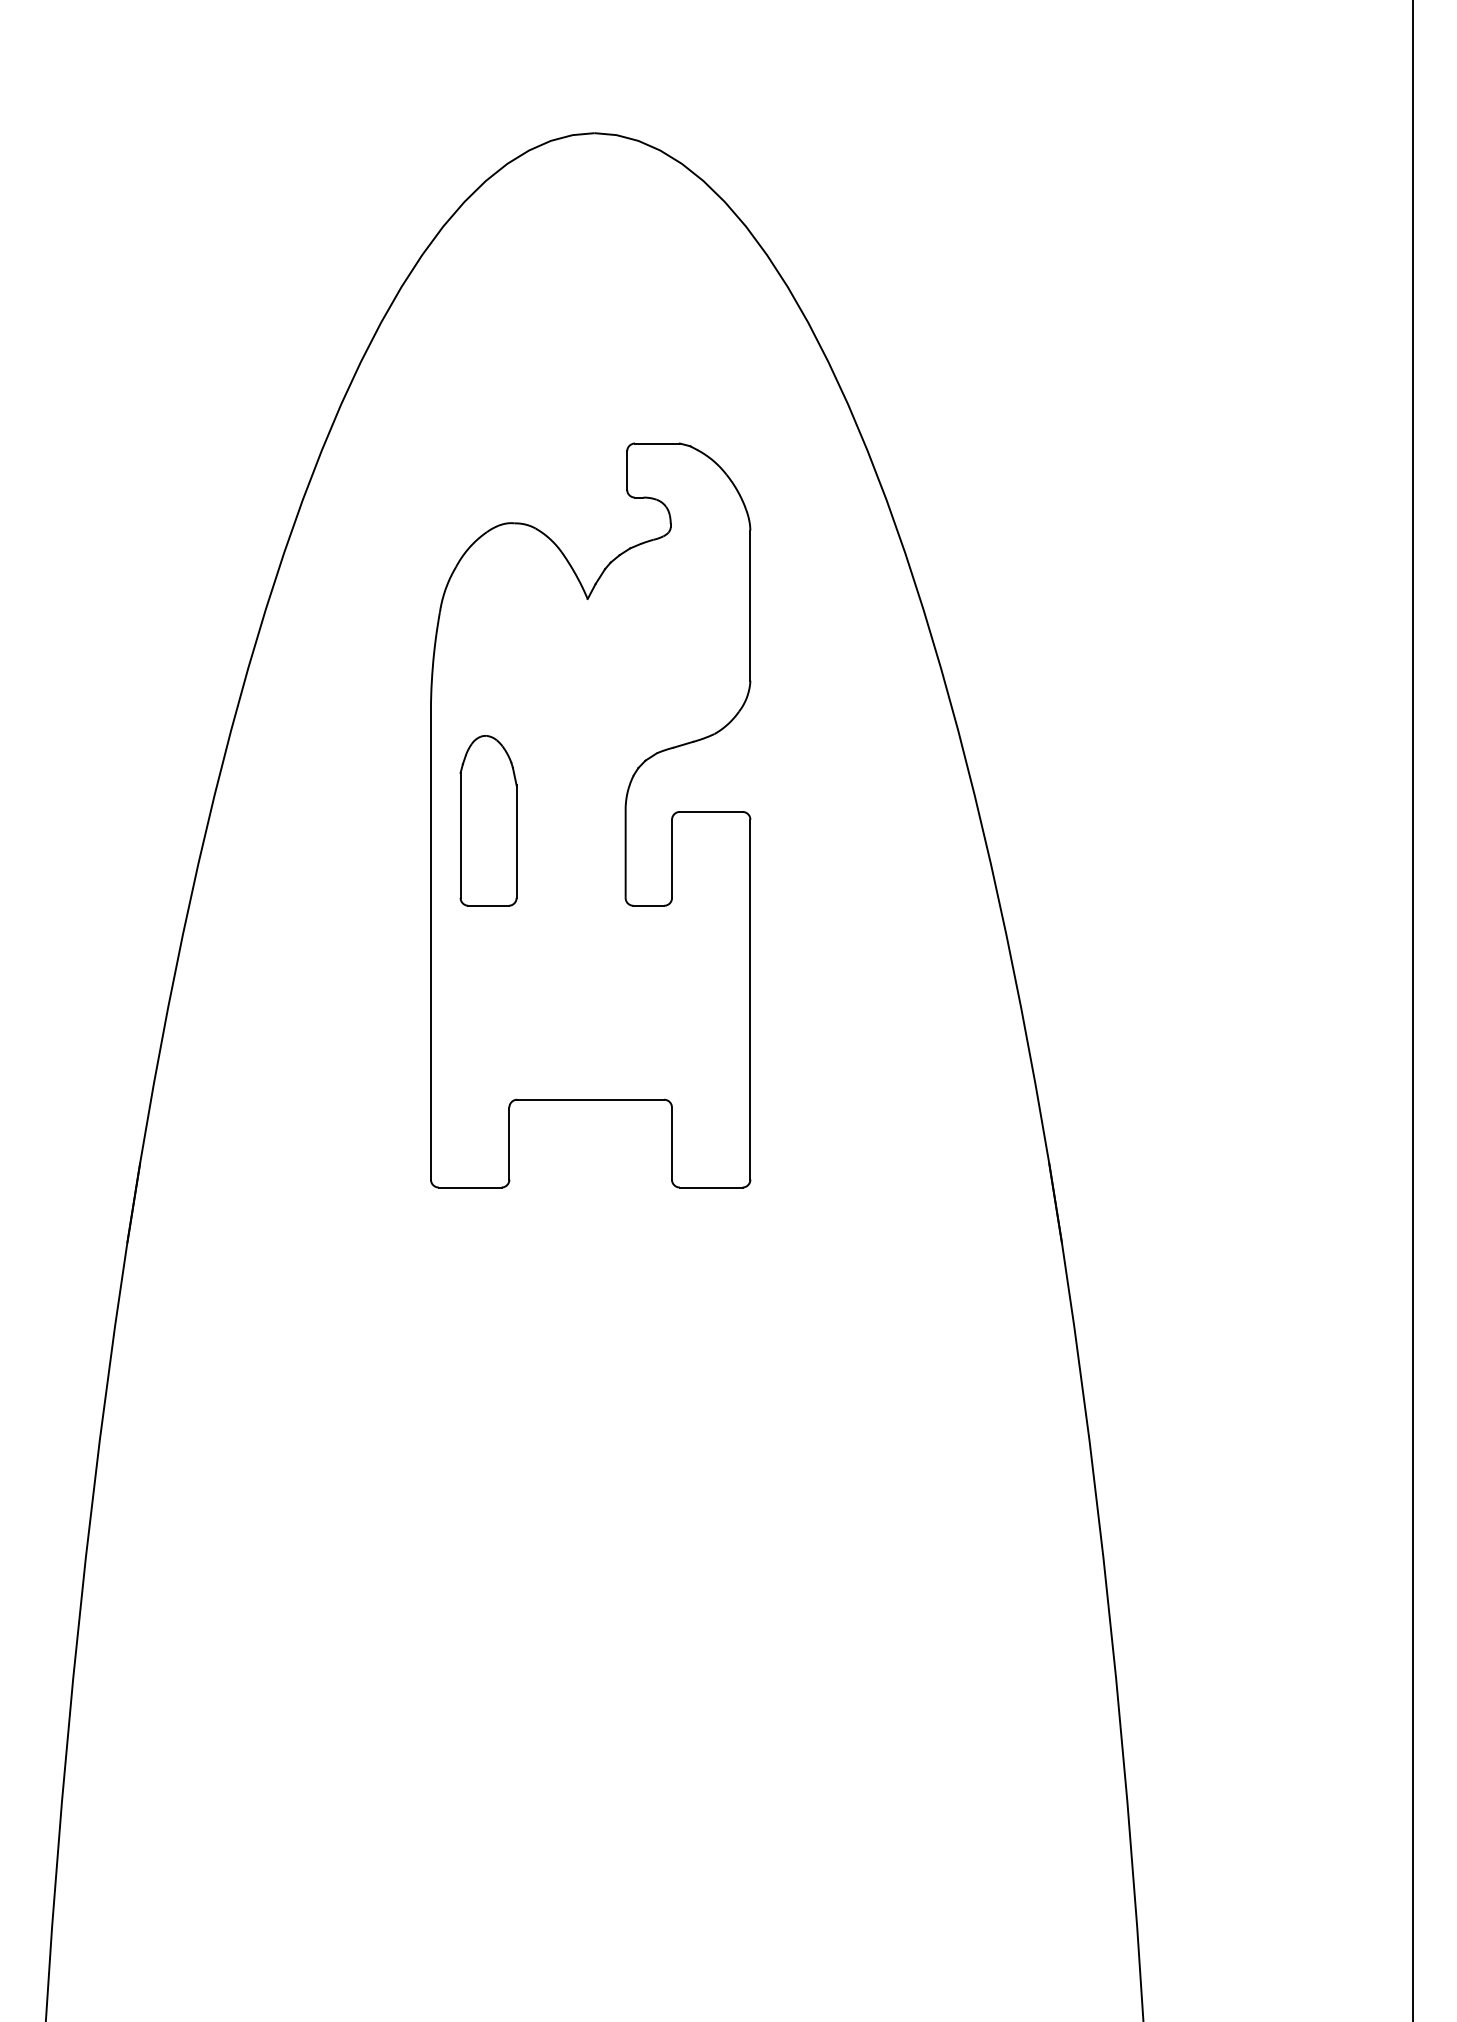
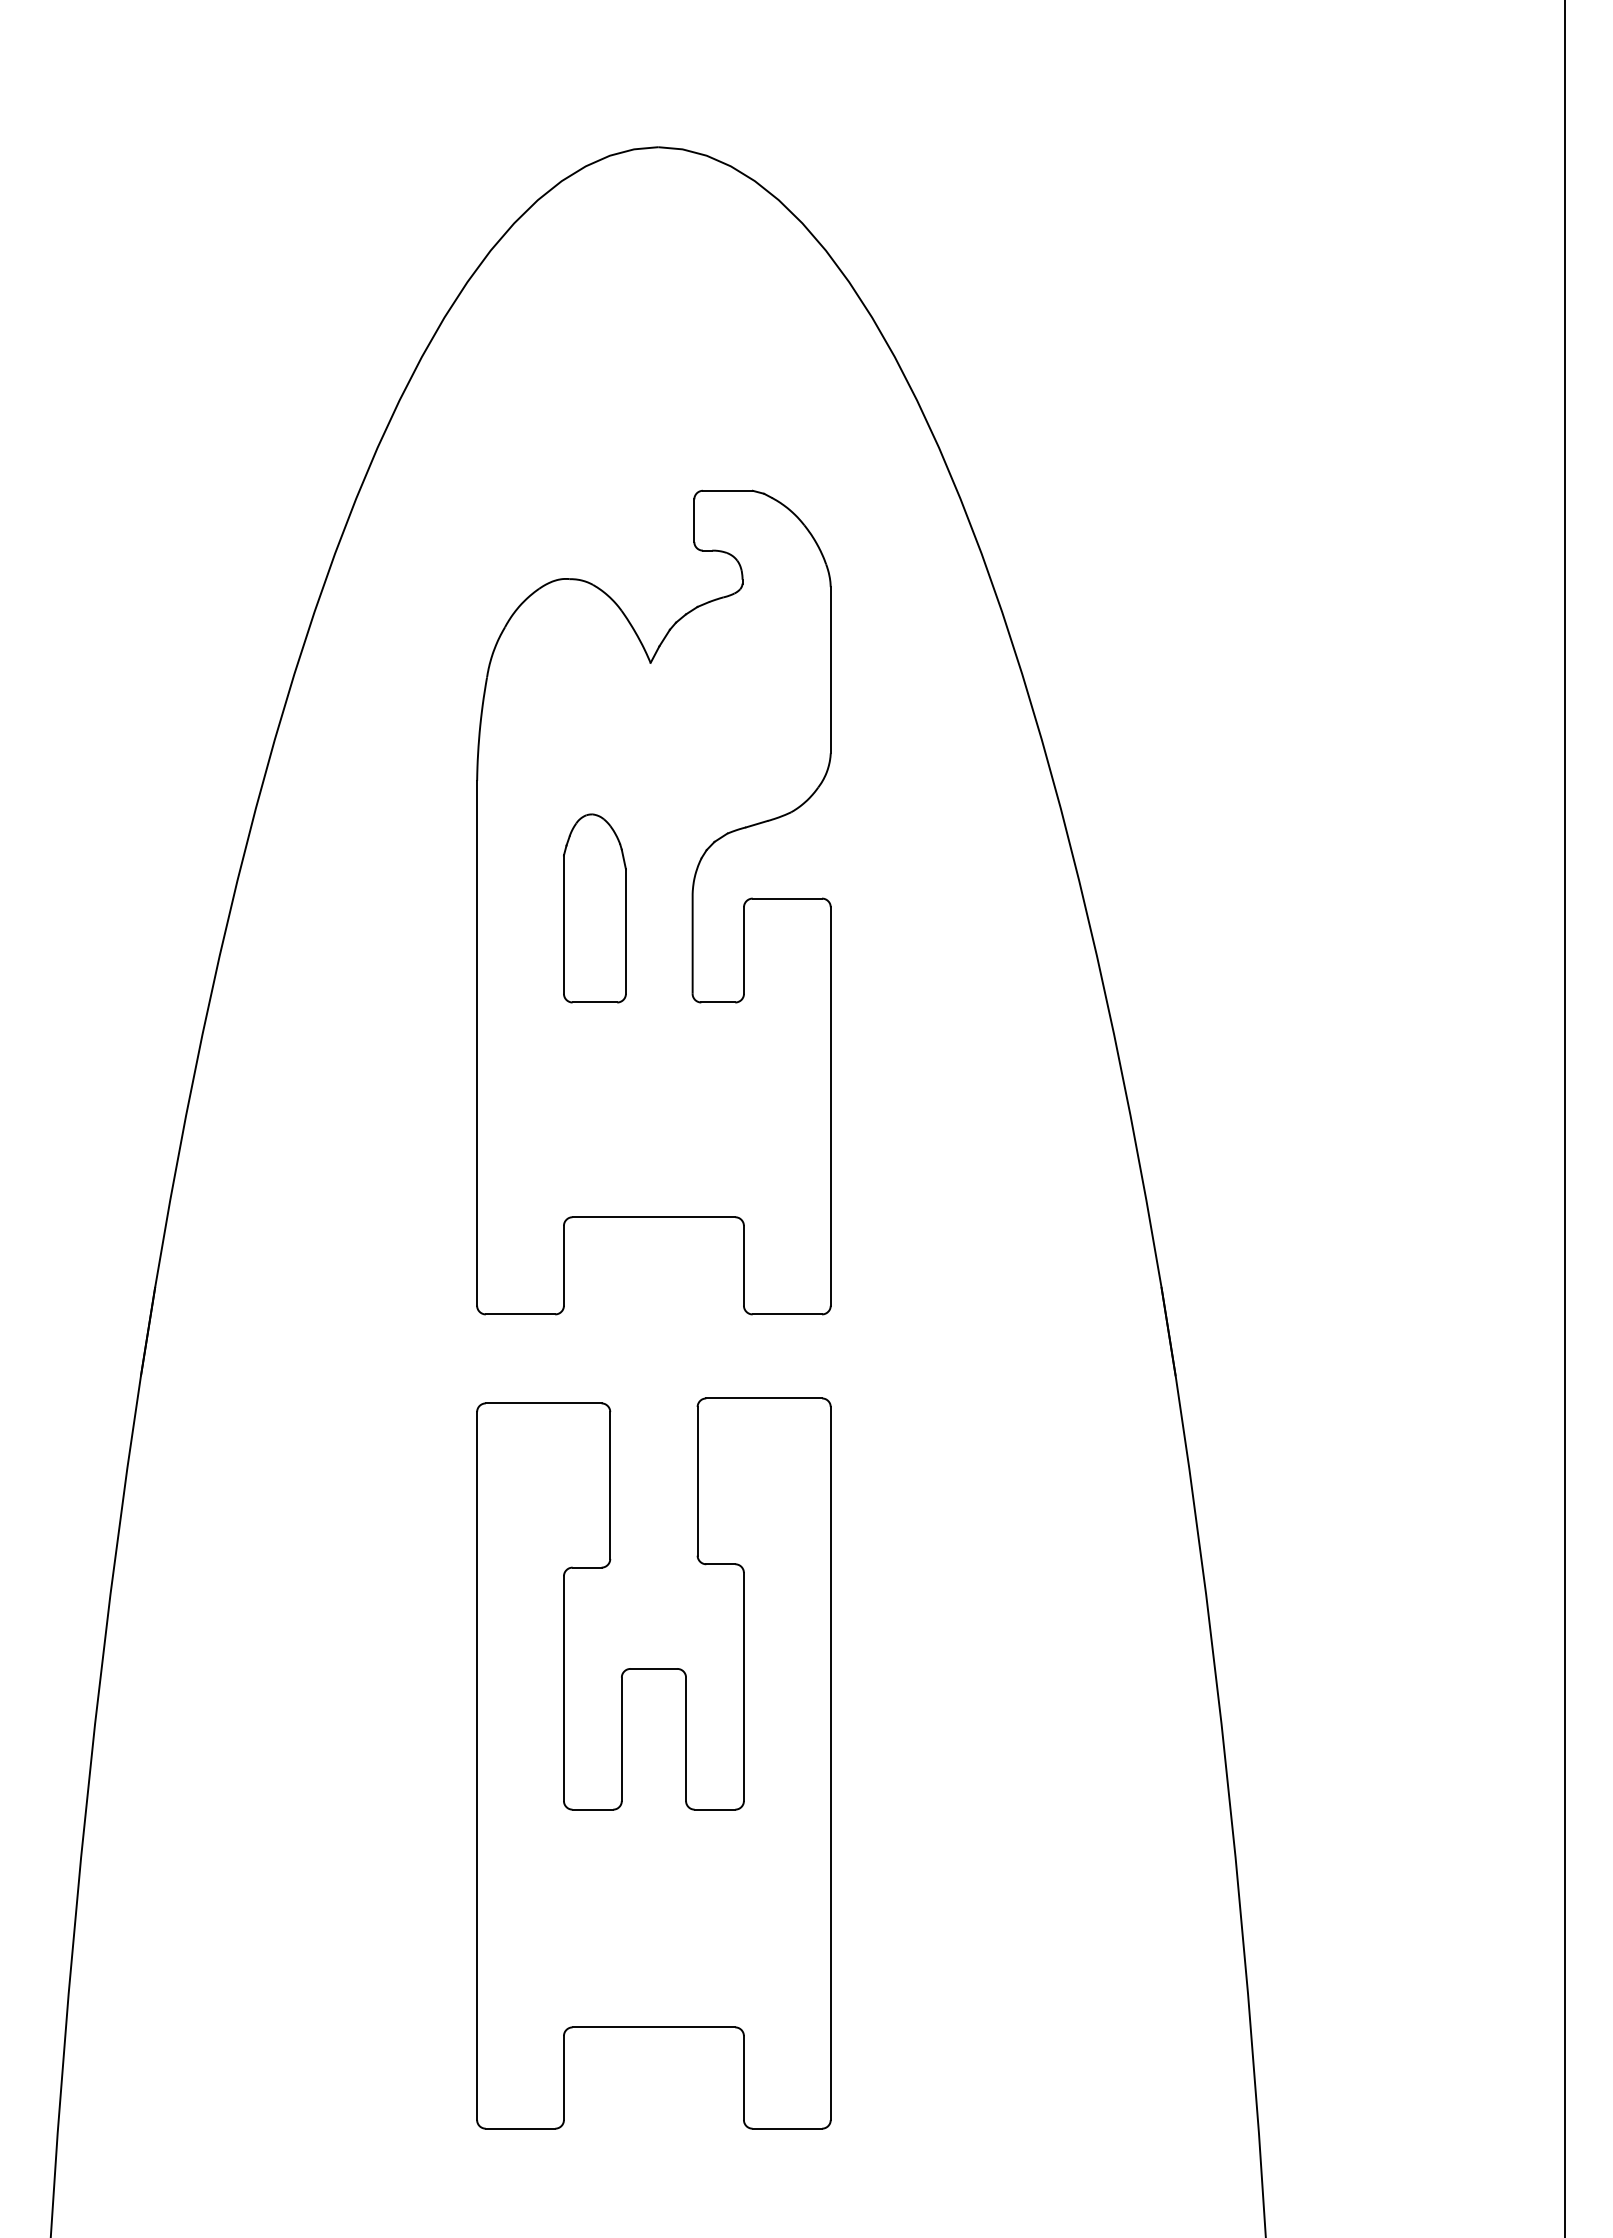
part: (488, 820) -> (594, 908), moved
part: (590, 1593) -> (653, 1763), added

